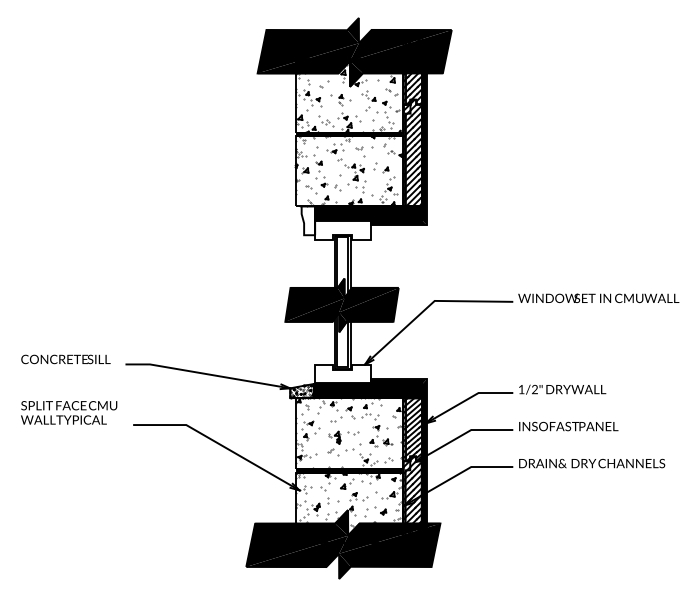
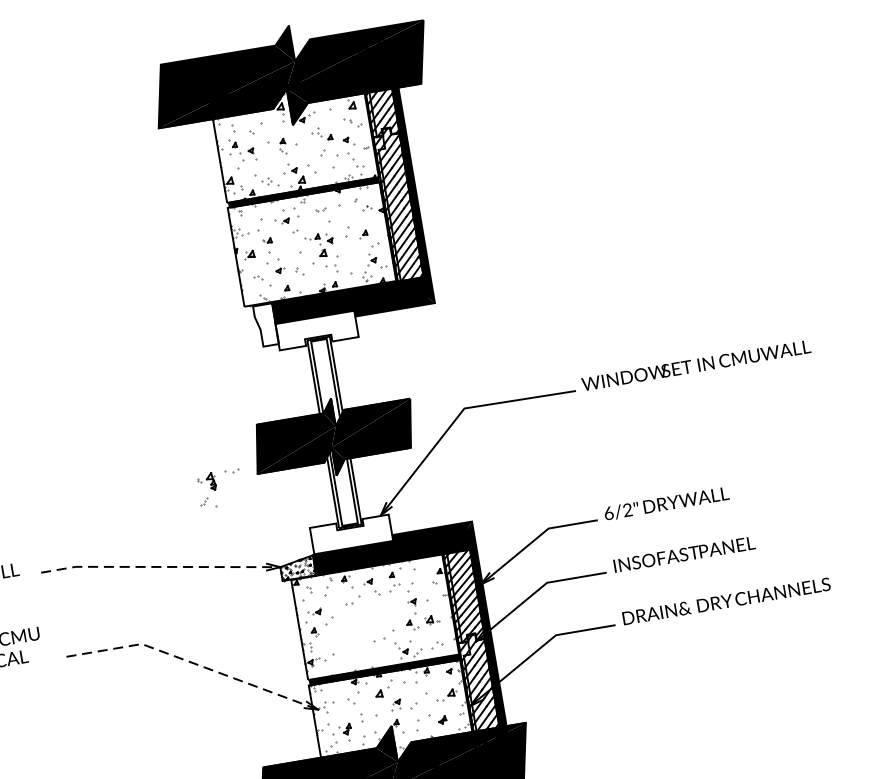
line: (207, 374) -> (159, 567), solid -> dashed
text: (521, 389) -> (608, 513), 1/2" -> 6/2"
part: (343, 443) -> (220, 488), moved
line: (219, 444) -> (193, 663), solid -> dashed

